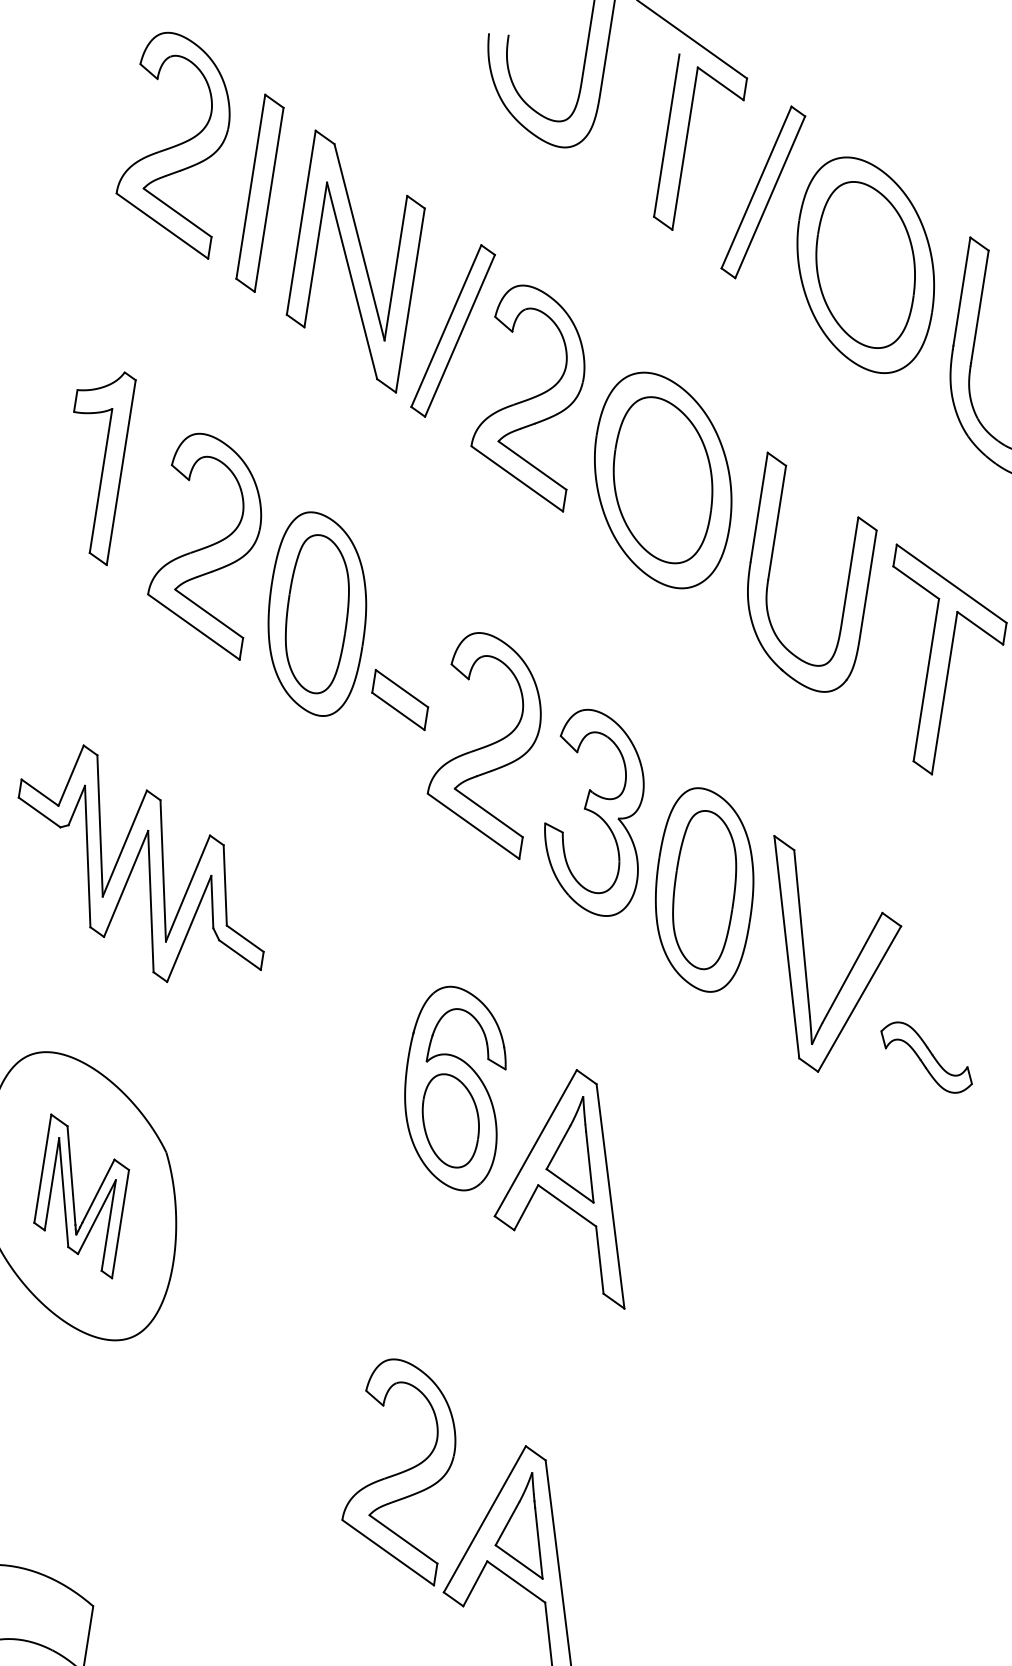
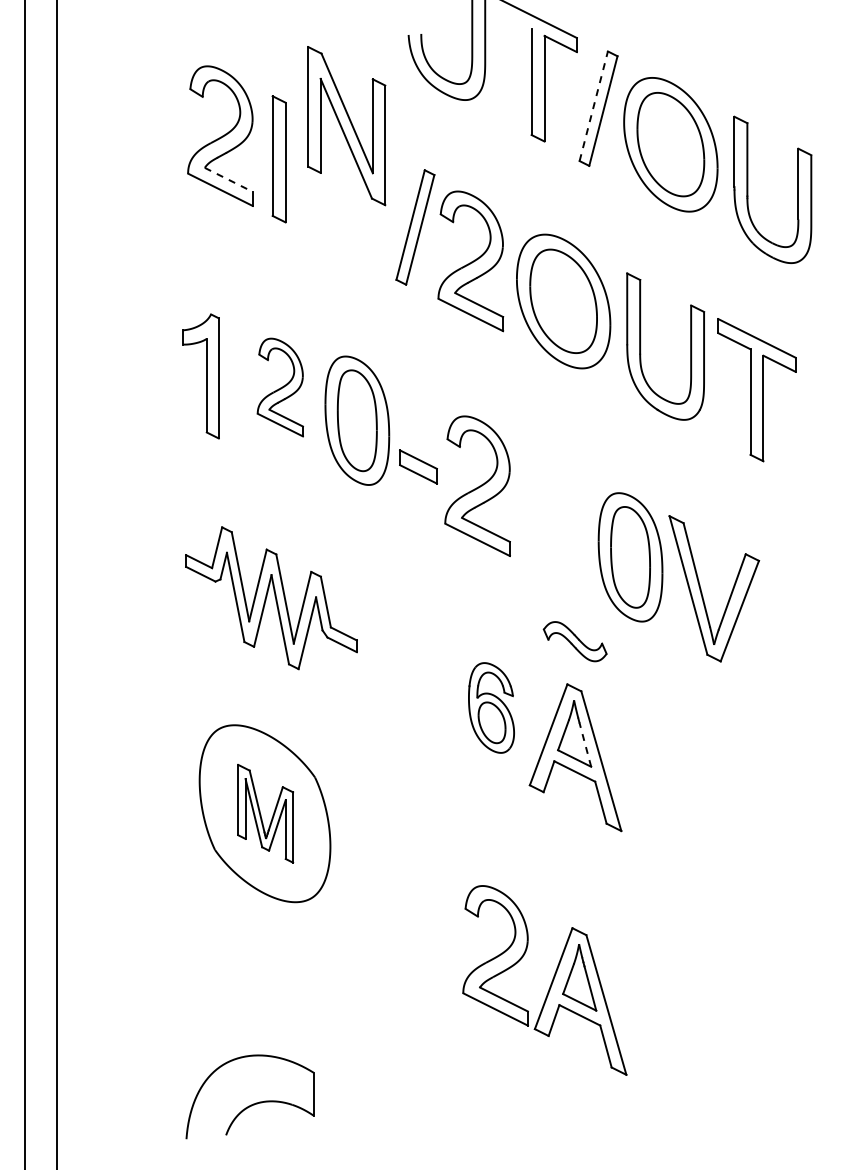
line: (756, 187) -> (593, 106), solid -> dashed
line: (177, 212) -> (228, 179), solid -> dashed
part: (355, 262) -> (346, 126), moved
part: (93, 465) -> (200, 376), moved
part: (207, 544) -> (280, 387), size x0.7
part: (596, 811) -> (554, 518), removed
part: (925, 1057) -> (574, 641), moved
part: (454, 1087) -> (491, 707), size x0.7
line: (590, 1166) -> (585, 744), solid -> dashed

